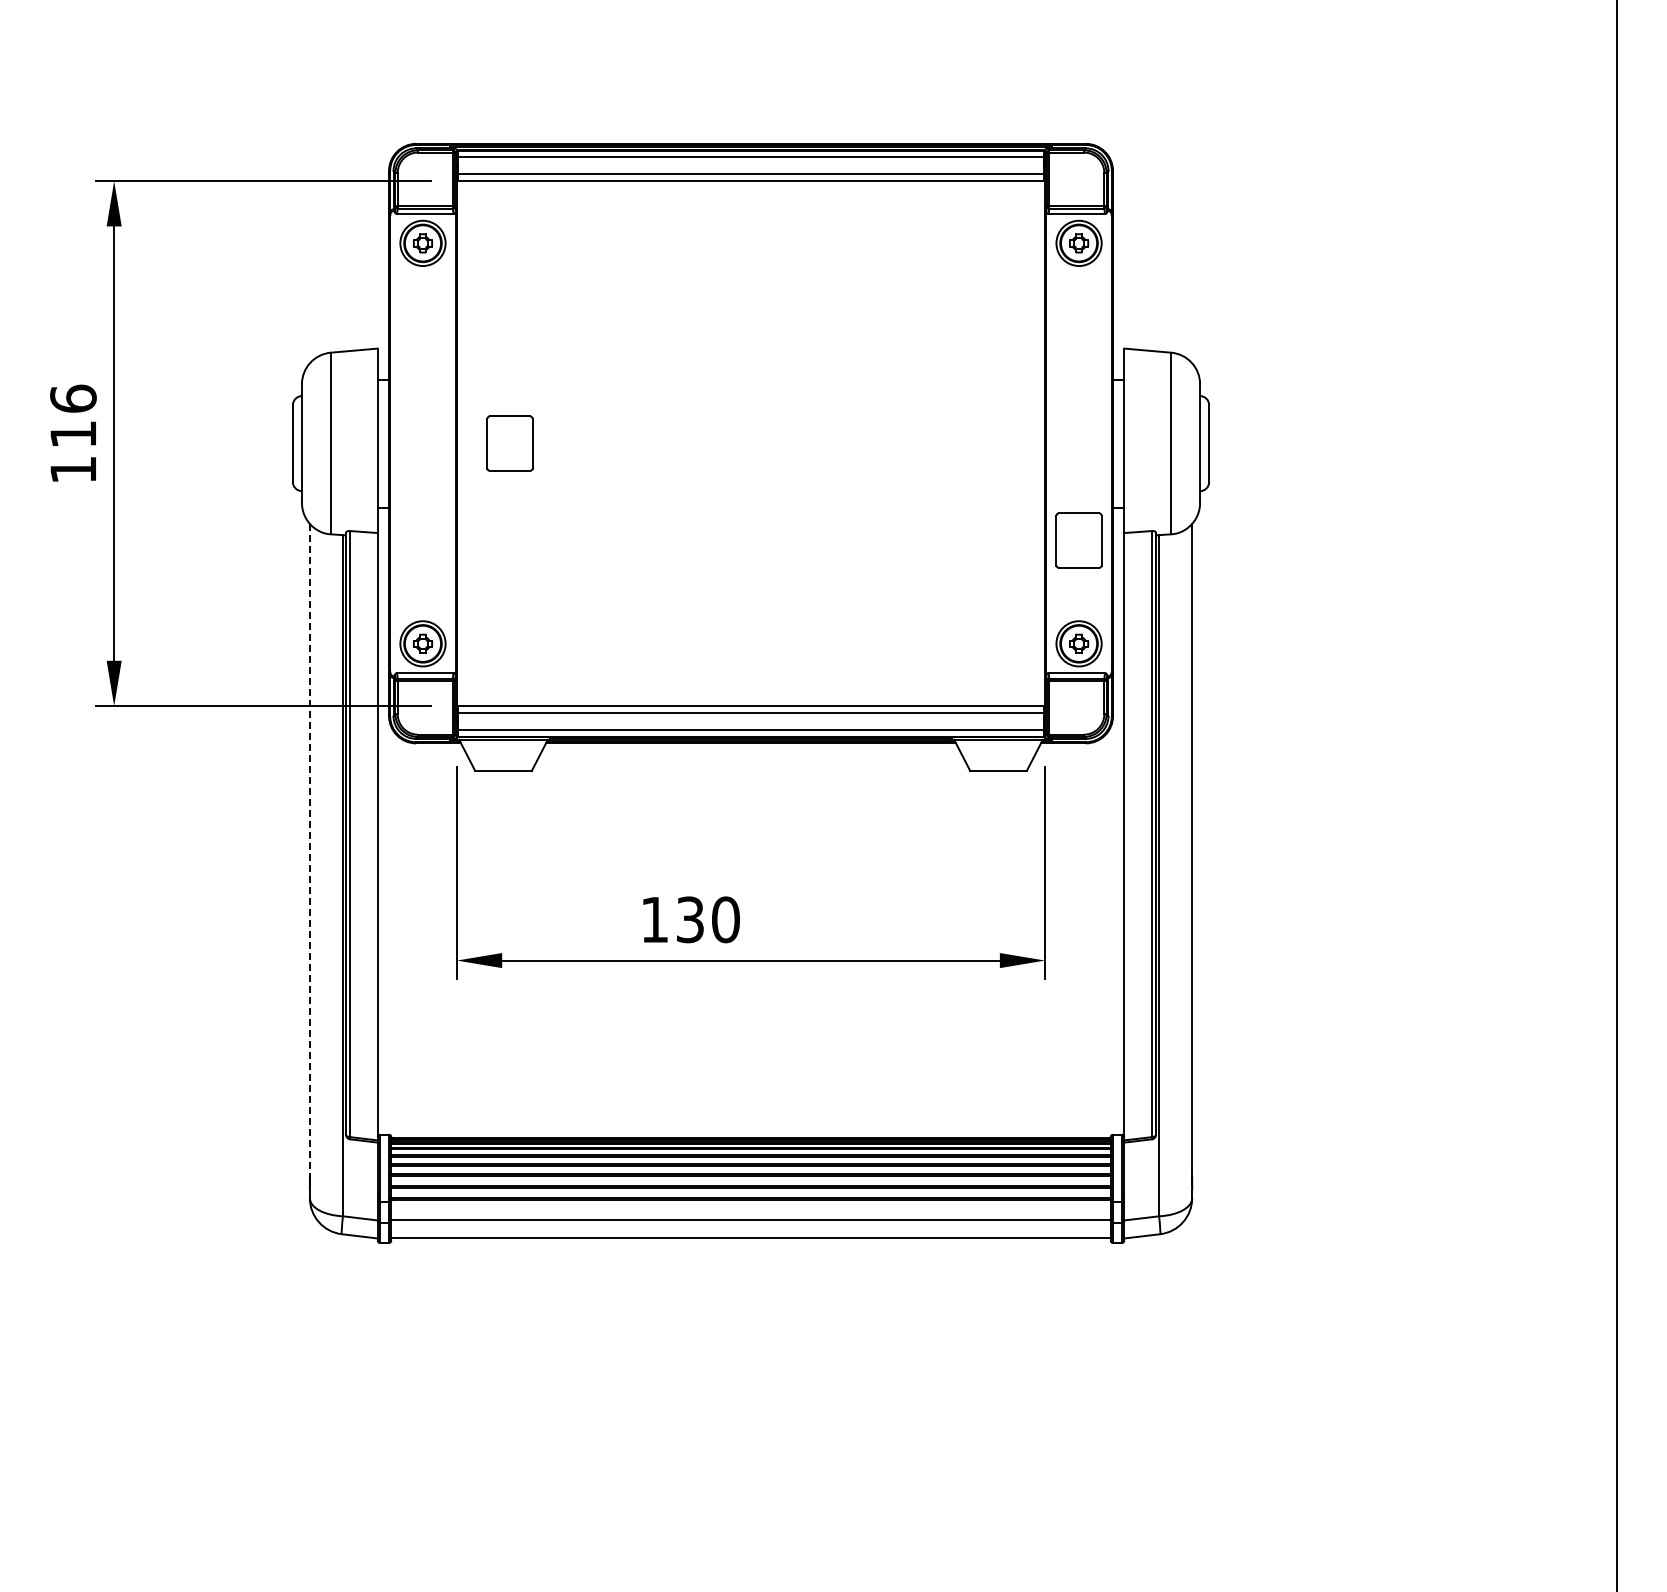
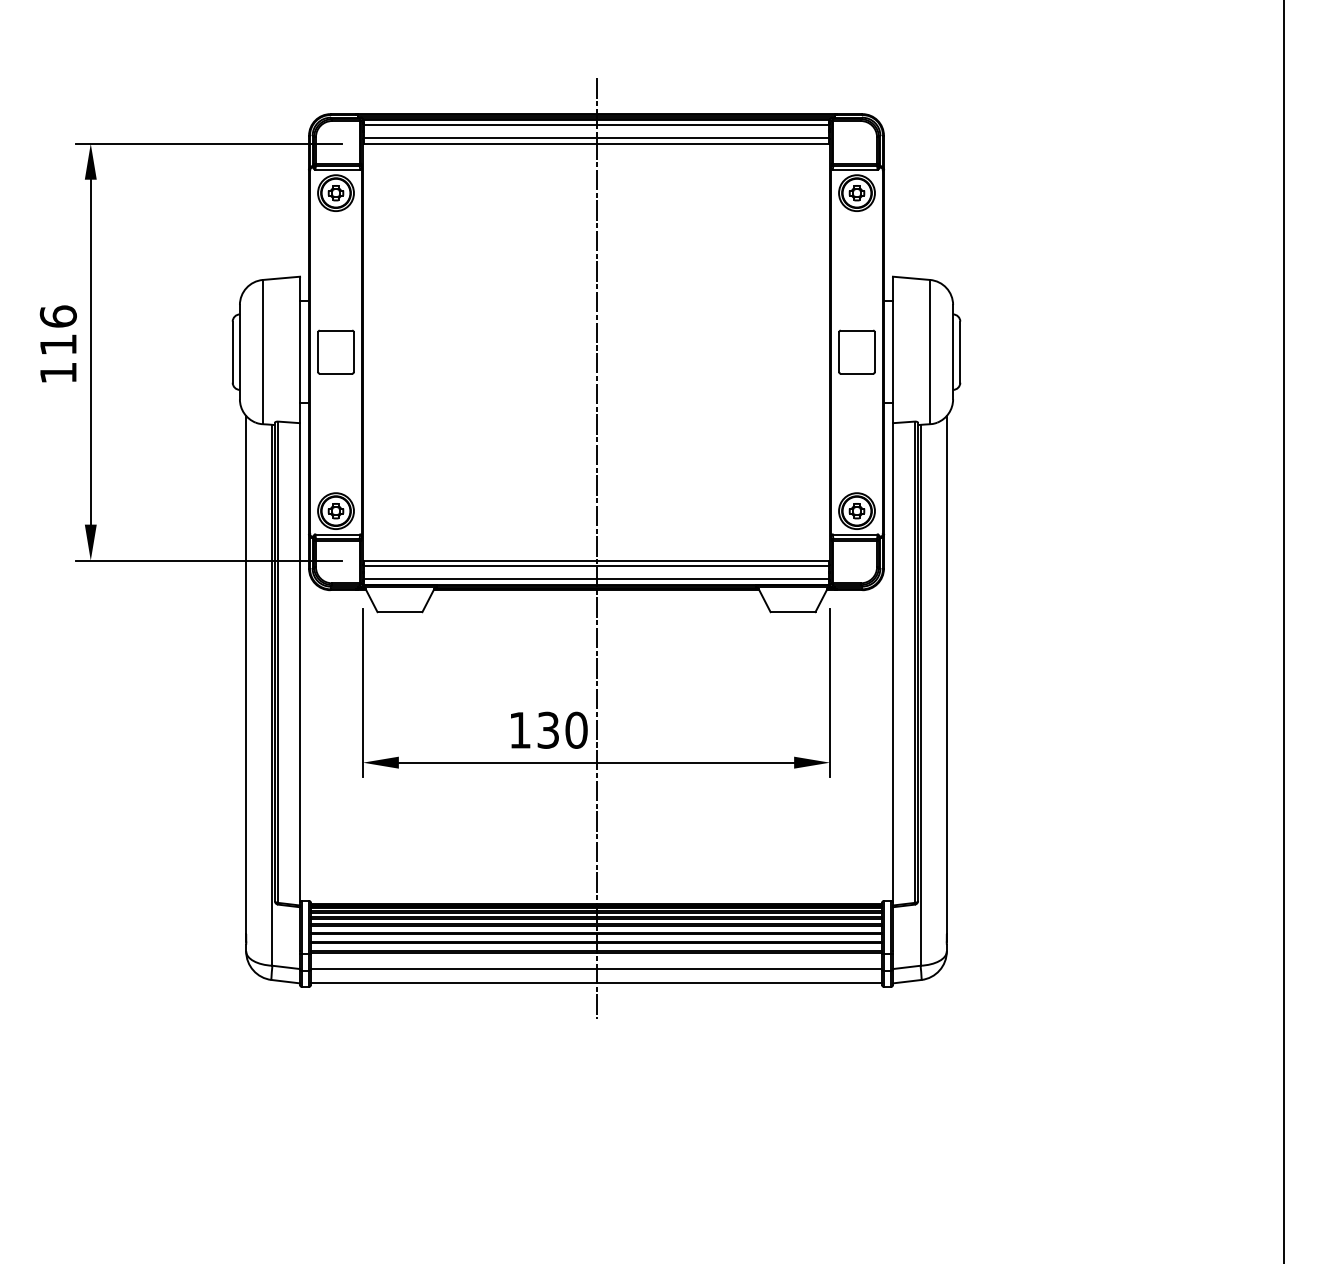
part: (509, 443) -> (335, 352), moved
part: (1078, 540) -> (856, 352), moved
line: (751, 690) -> (596, 548), added
line: (309, 850) -> (245, 675), dashed -> solid

